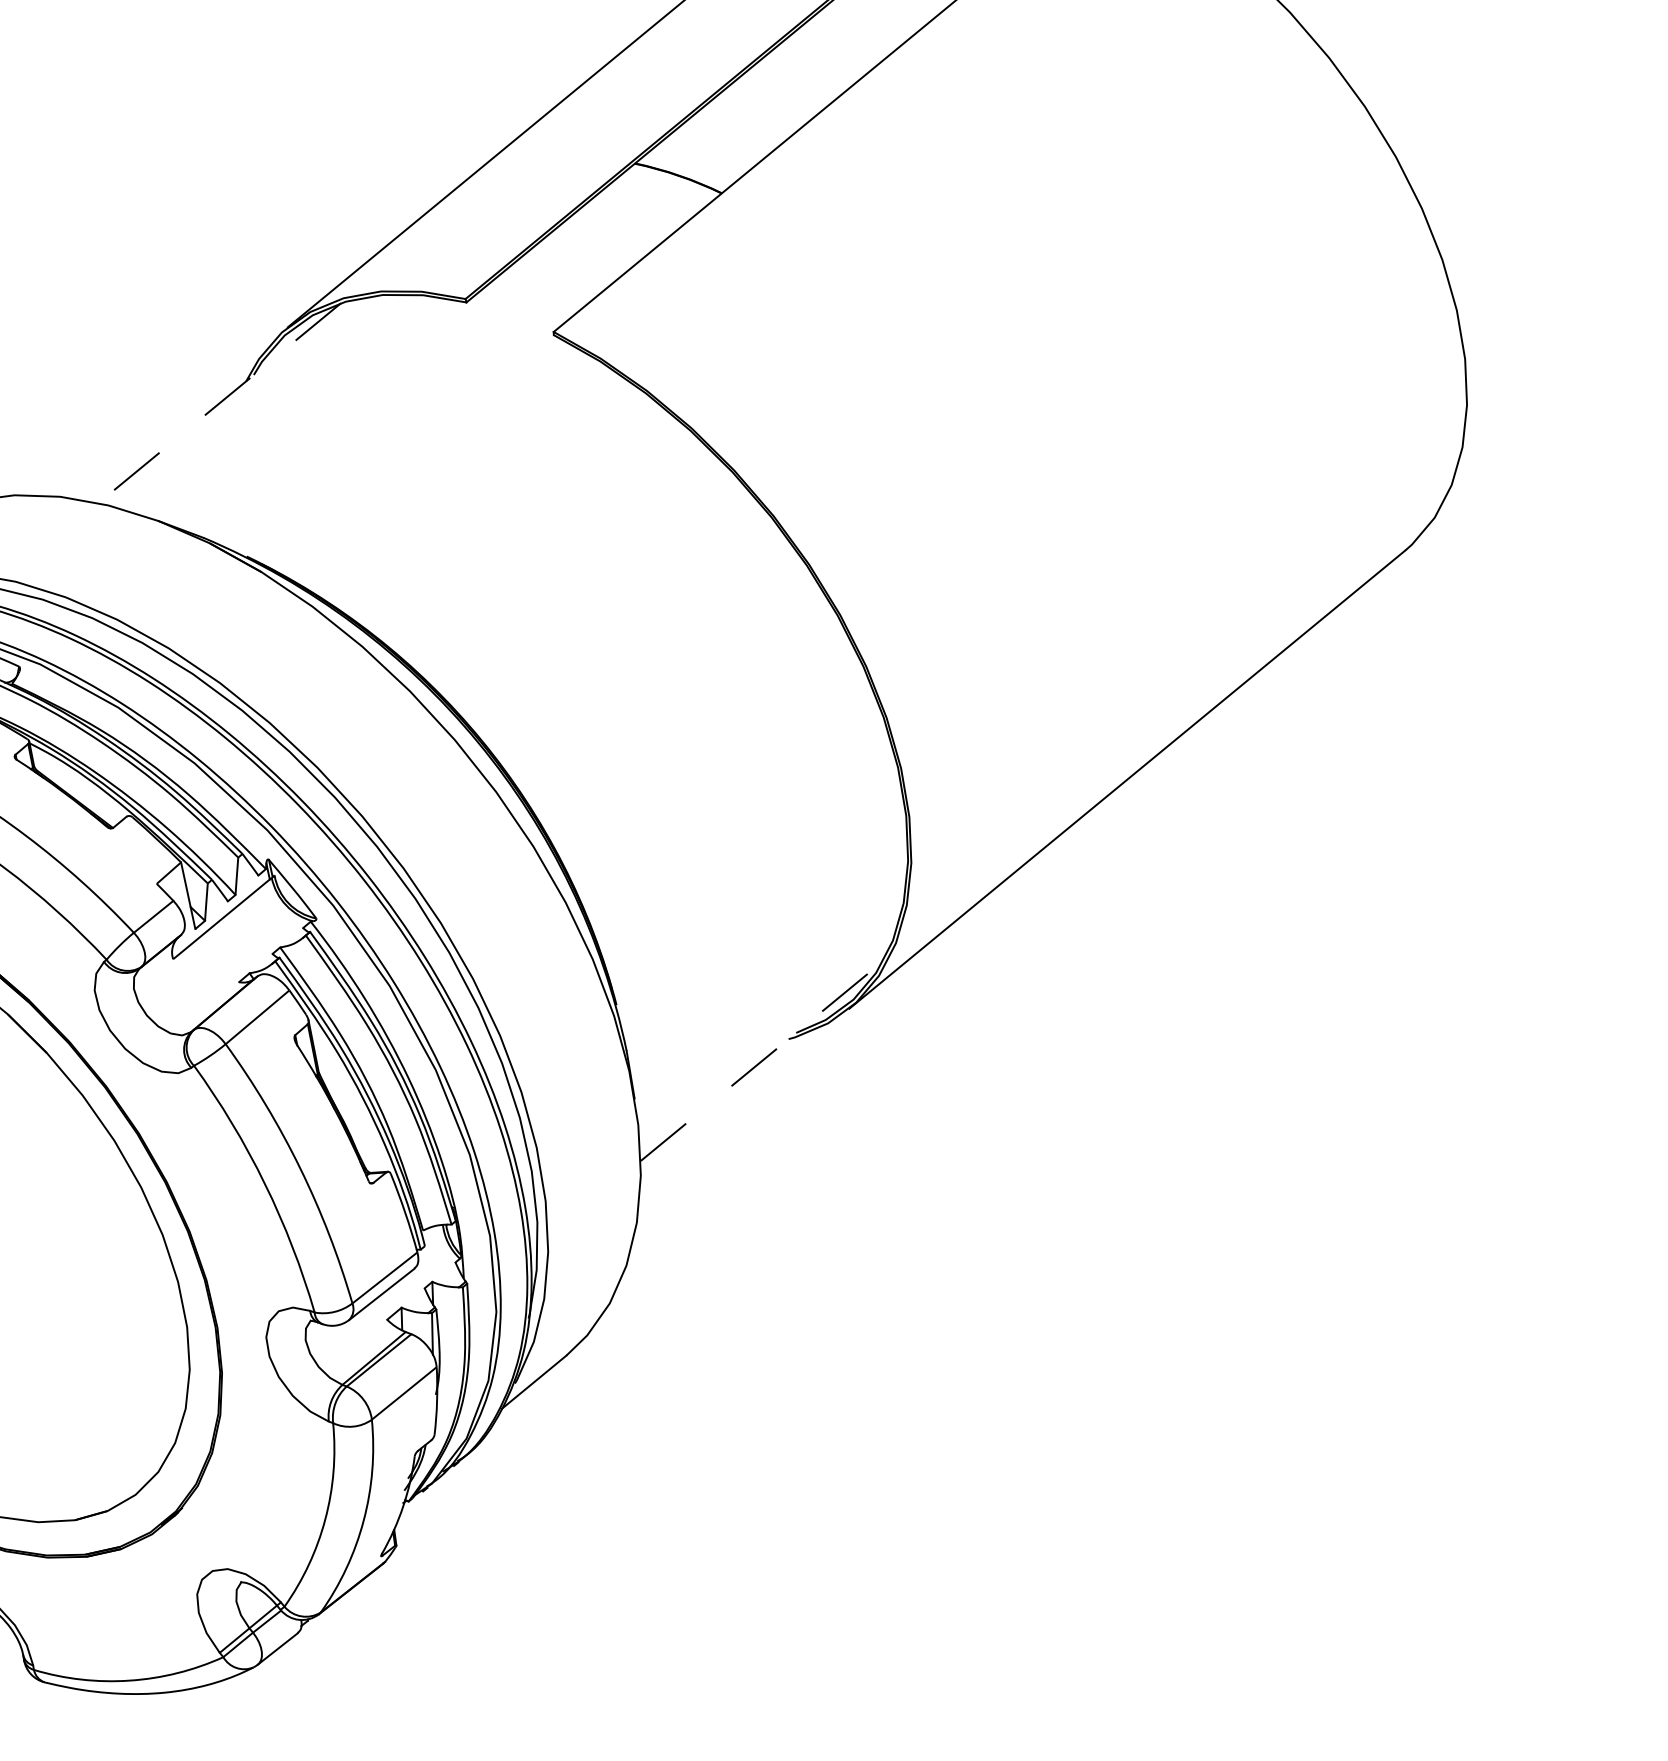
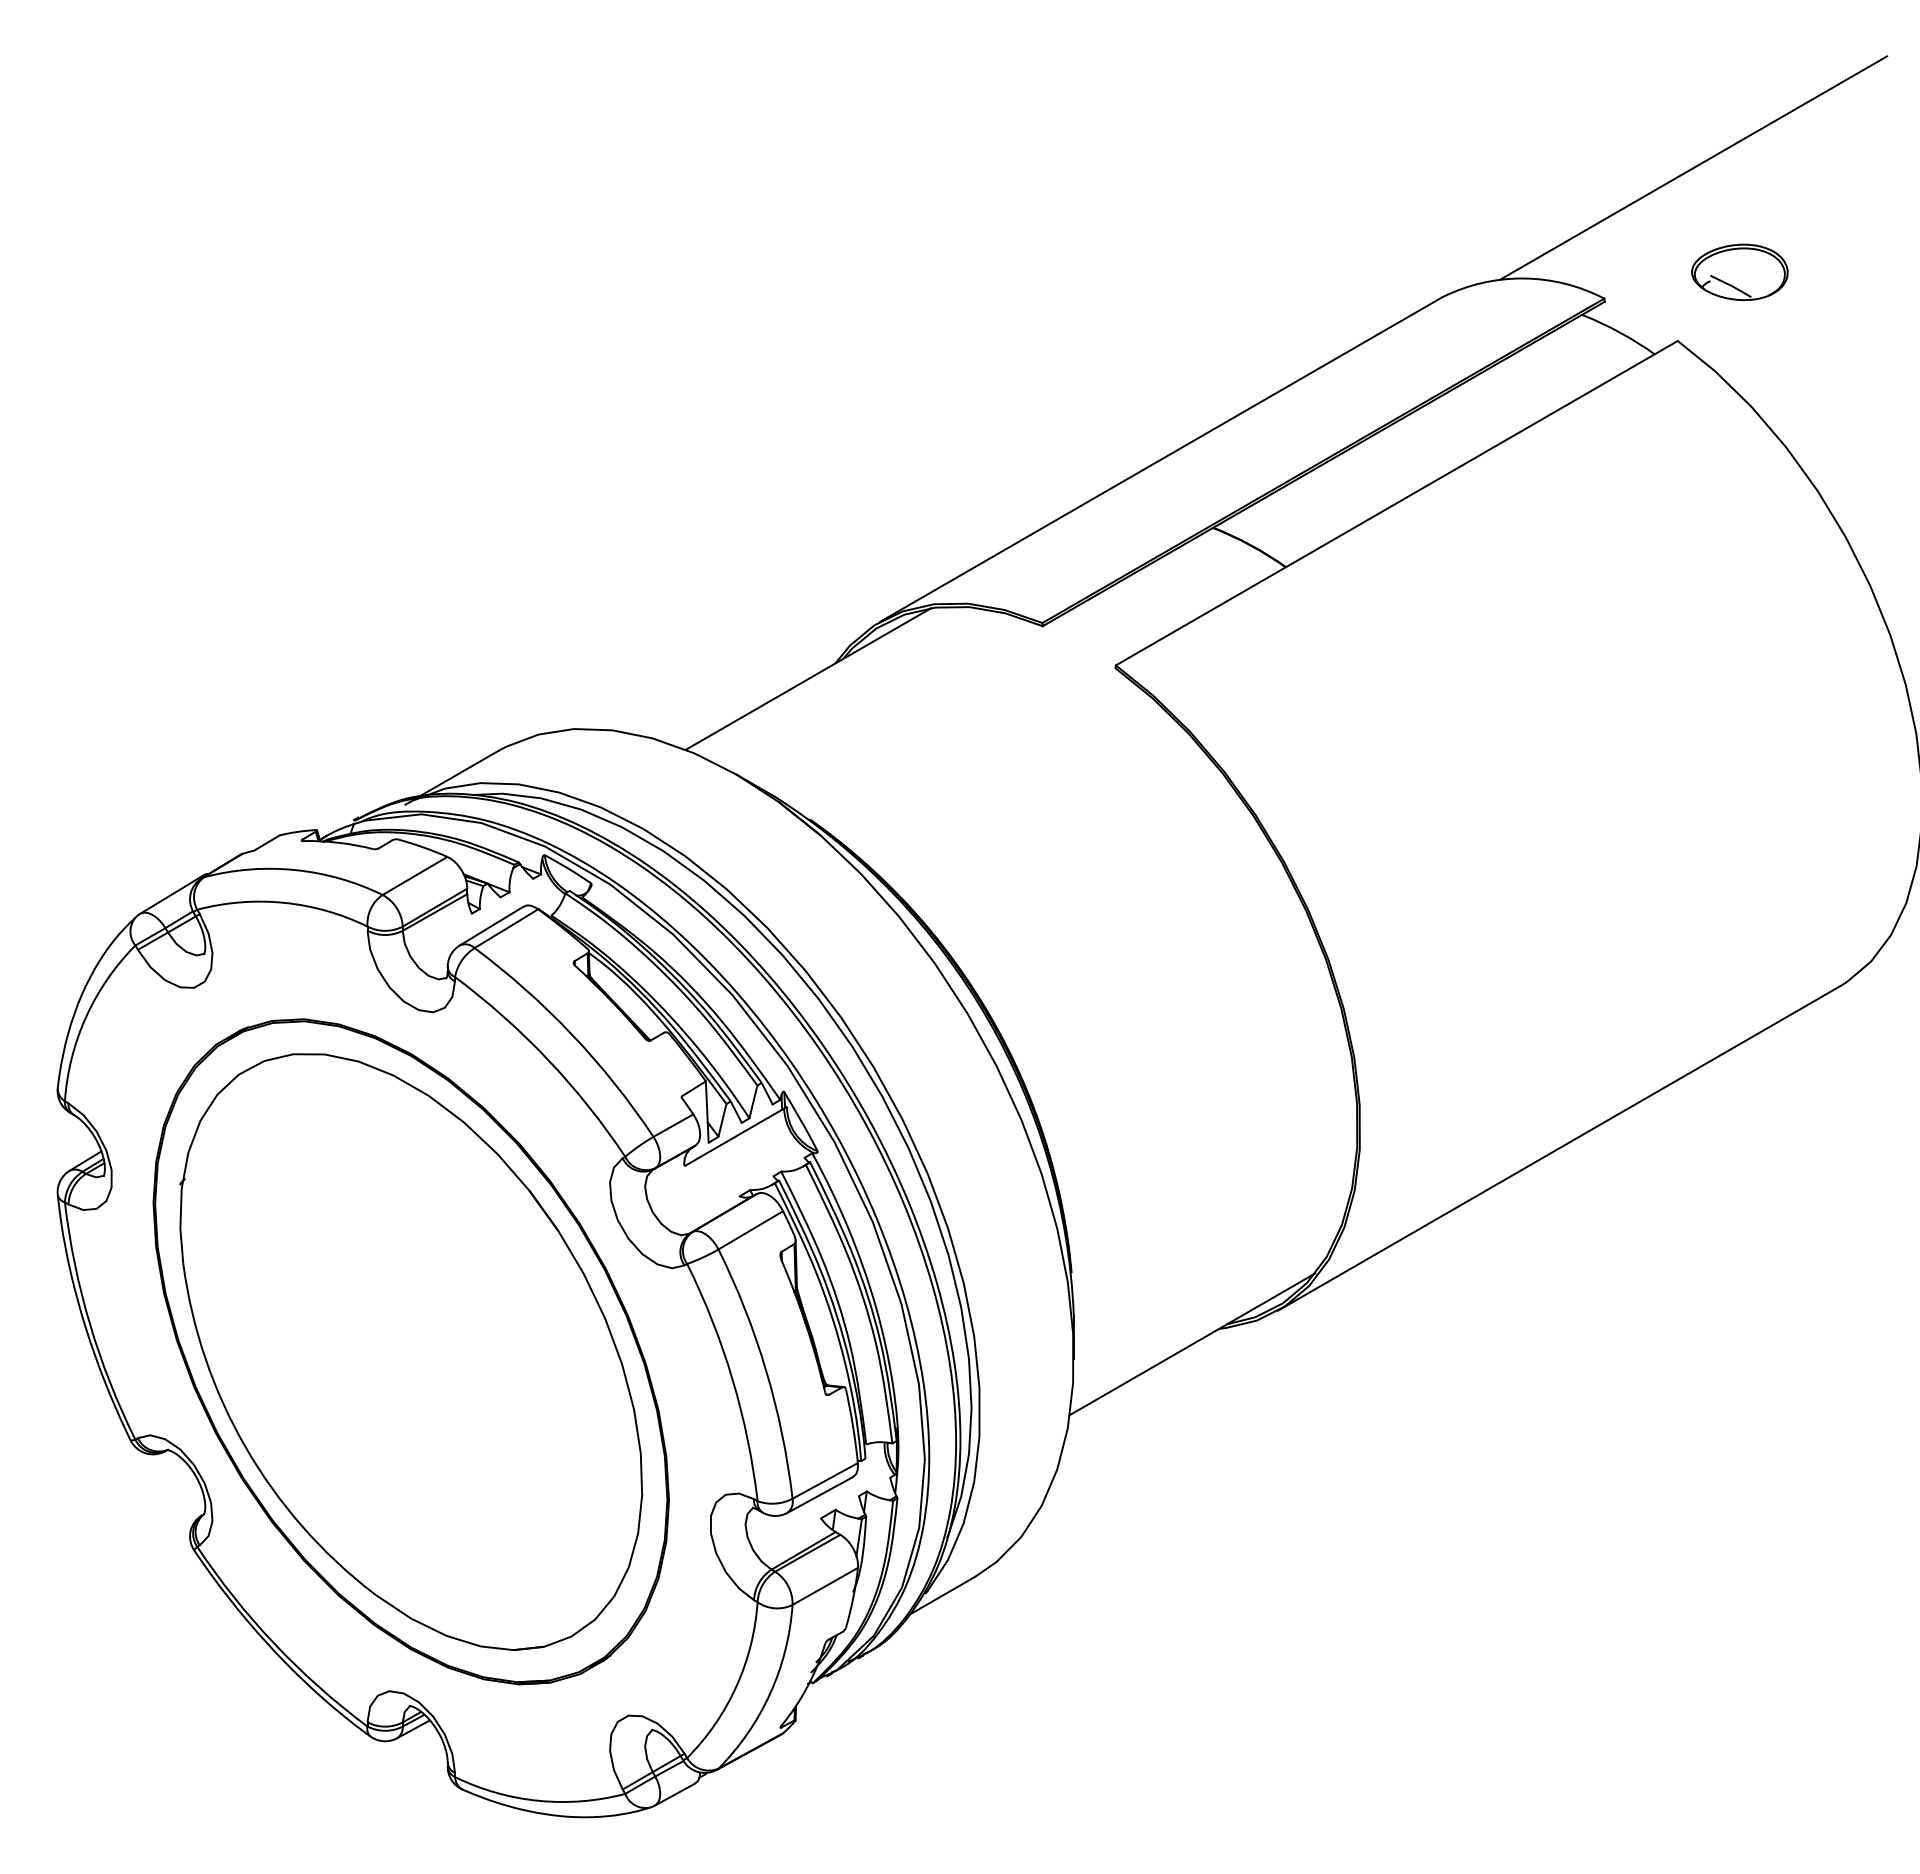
line: (219, 402) -> (808, 678), dashed -> solid
line: (761, 1061) -> (1192, 1344), dashed -> solid

